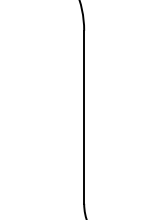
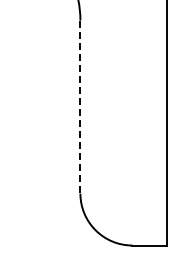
line: (84, 117) -> (80, 107), solid -> dashed

